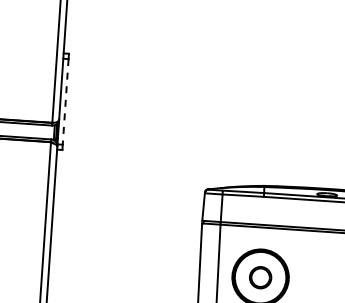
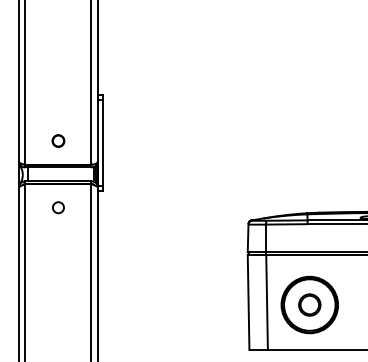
part: (21, 96) -> (58, 140), added
line: (65, 101) -> (103, 142), dashed -> solid
circle: (16, 163) -> (58, 207), added

